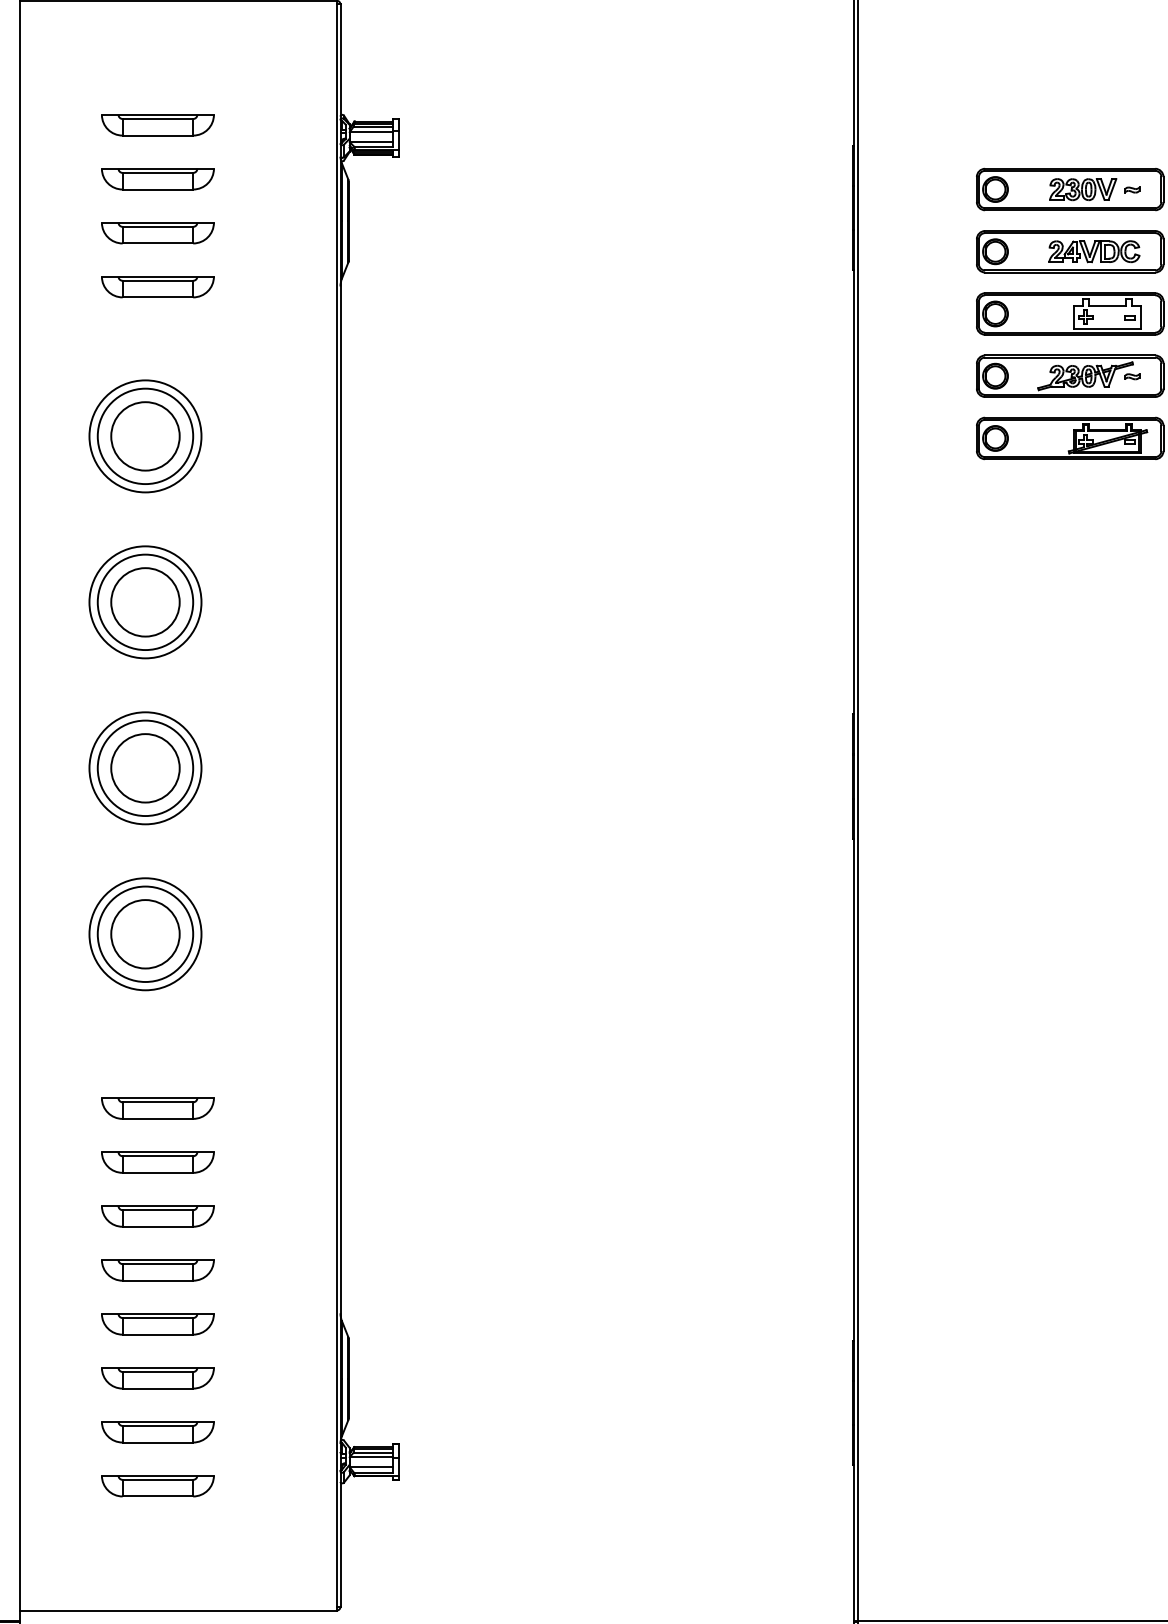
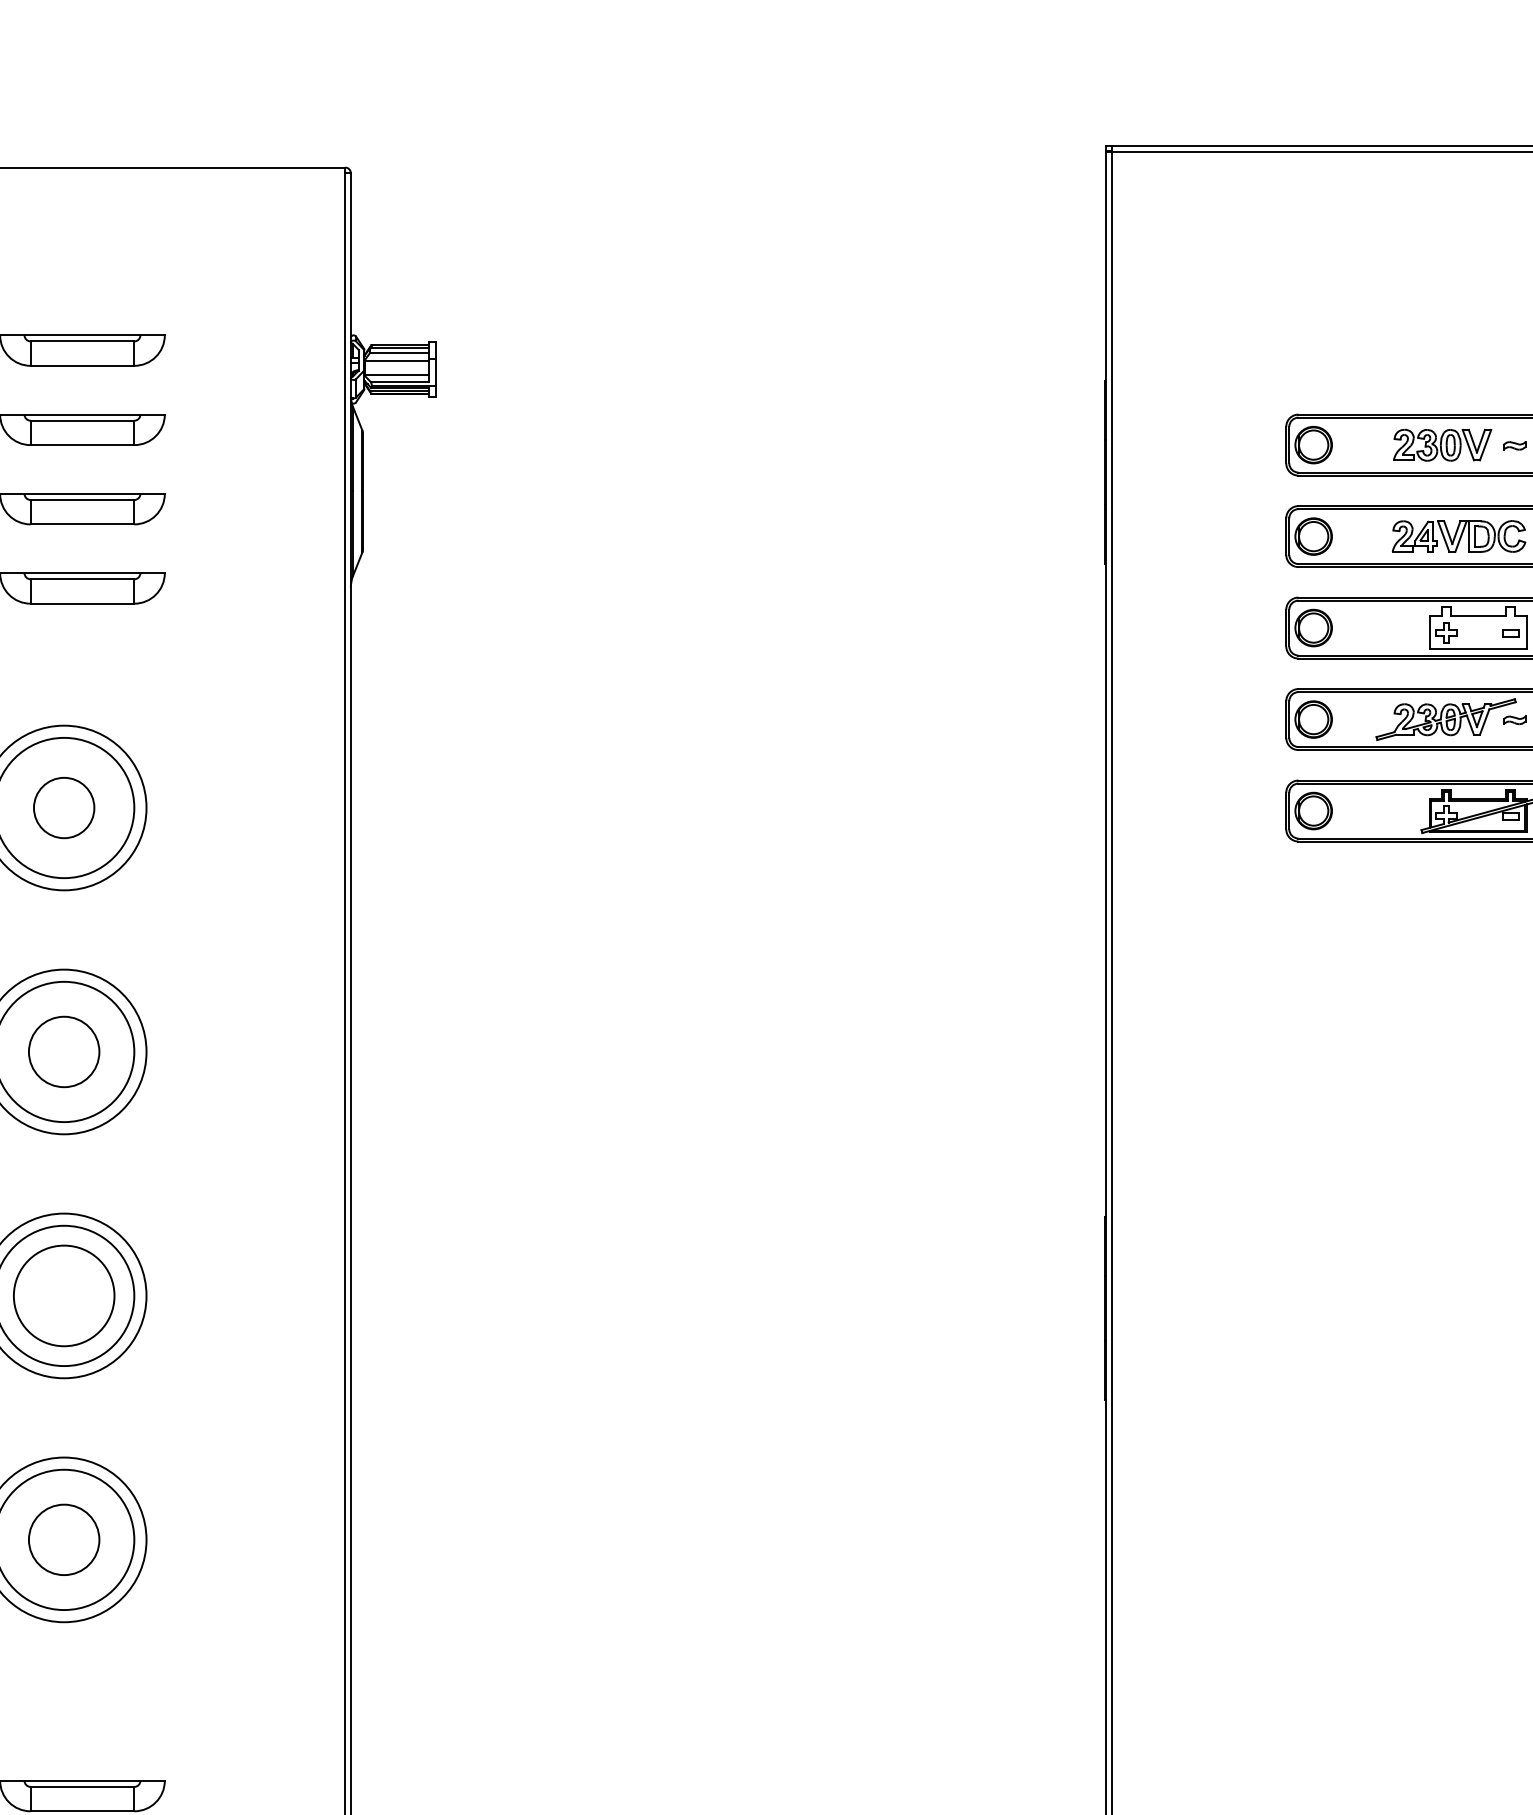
circle: (145, 436) -> (64, 808), size x0.6
circle: (145, 602) -> (64, 1052), size x0.7
circle: (145, 934) -> (64, 1540), size x0.7

